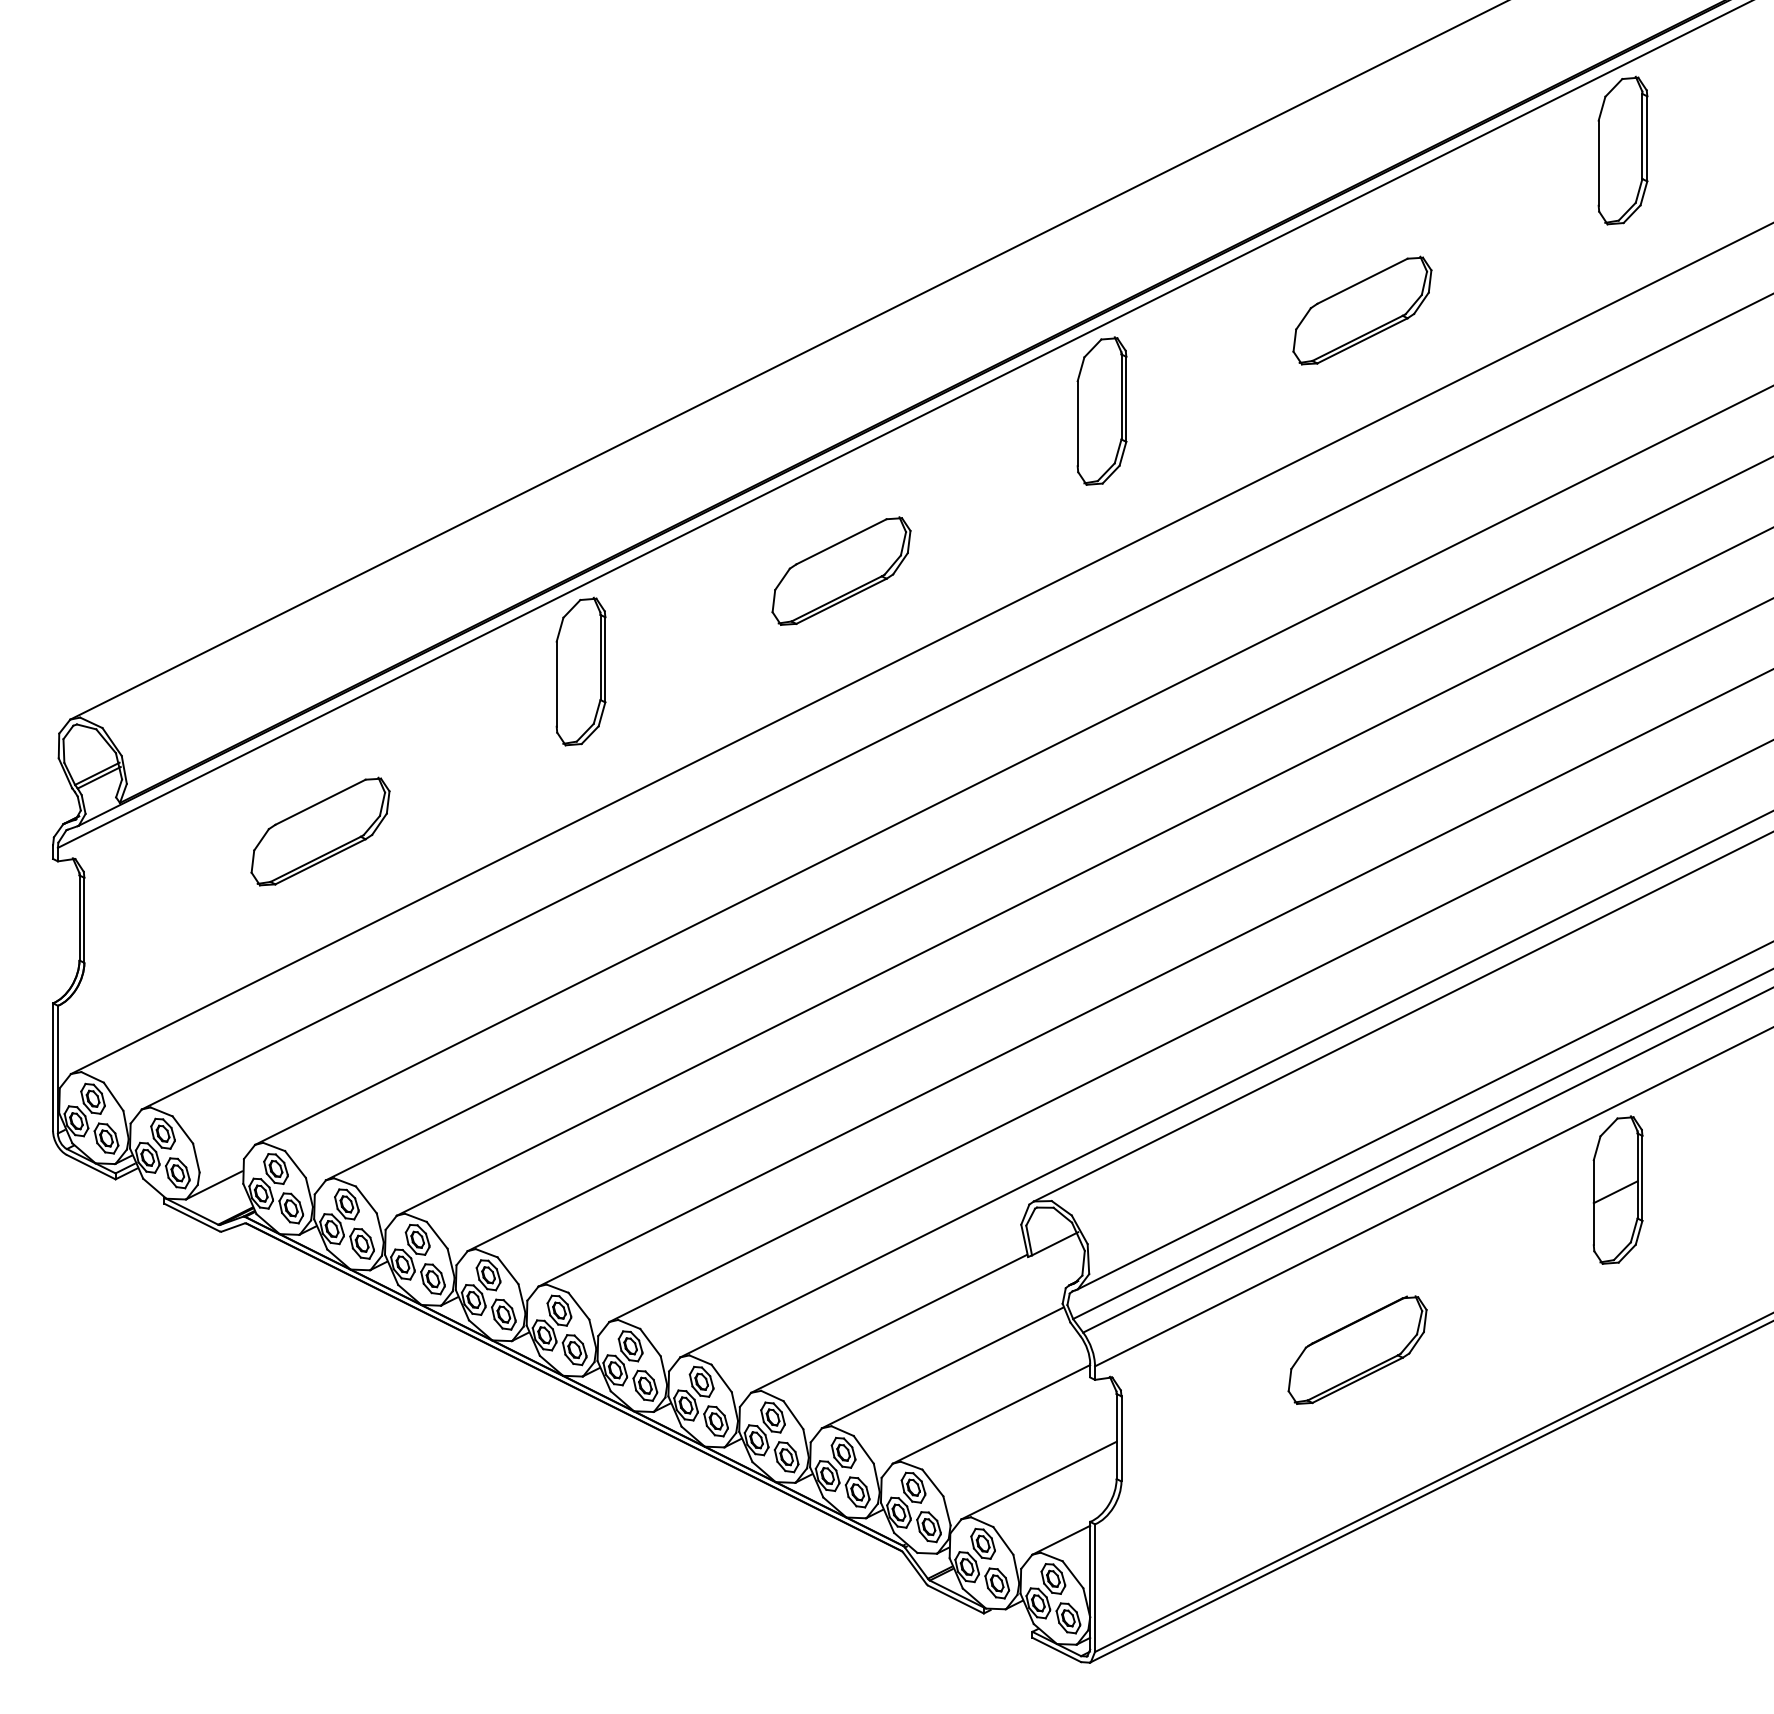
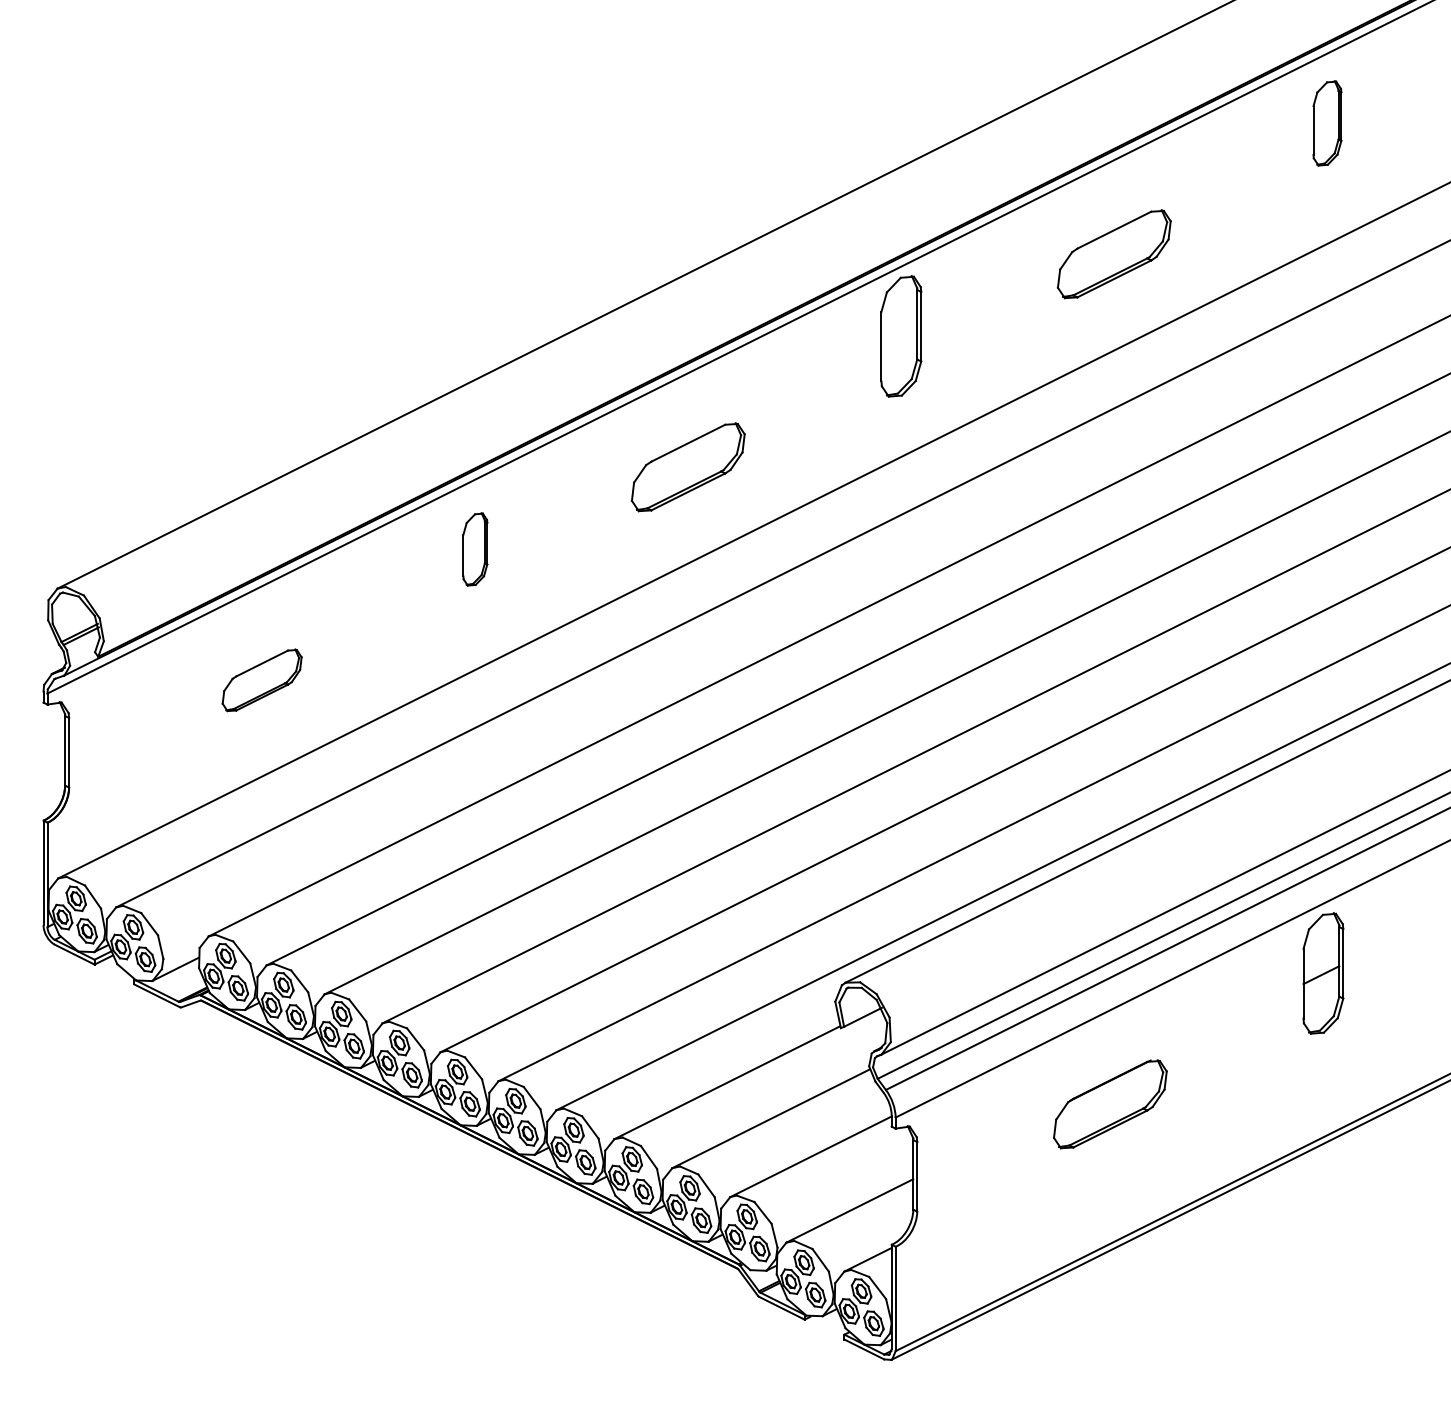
part: (1623, 150) -> (1327, 123), size x0.7
part: (581, 671) -> (475, 549), size x0.6
part: (319, 831) -> (261, 680), size x0.7

